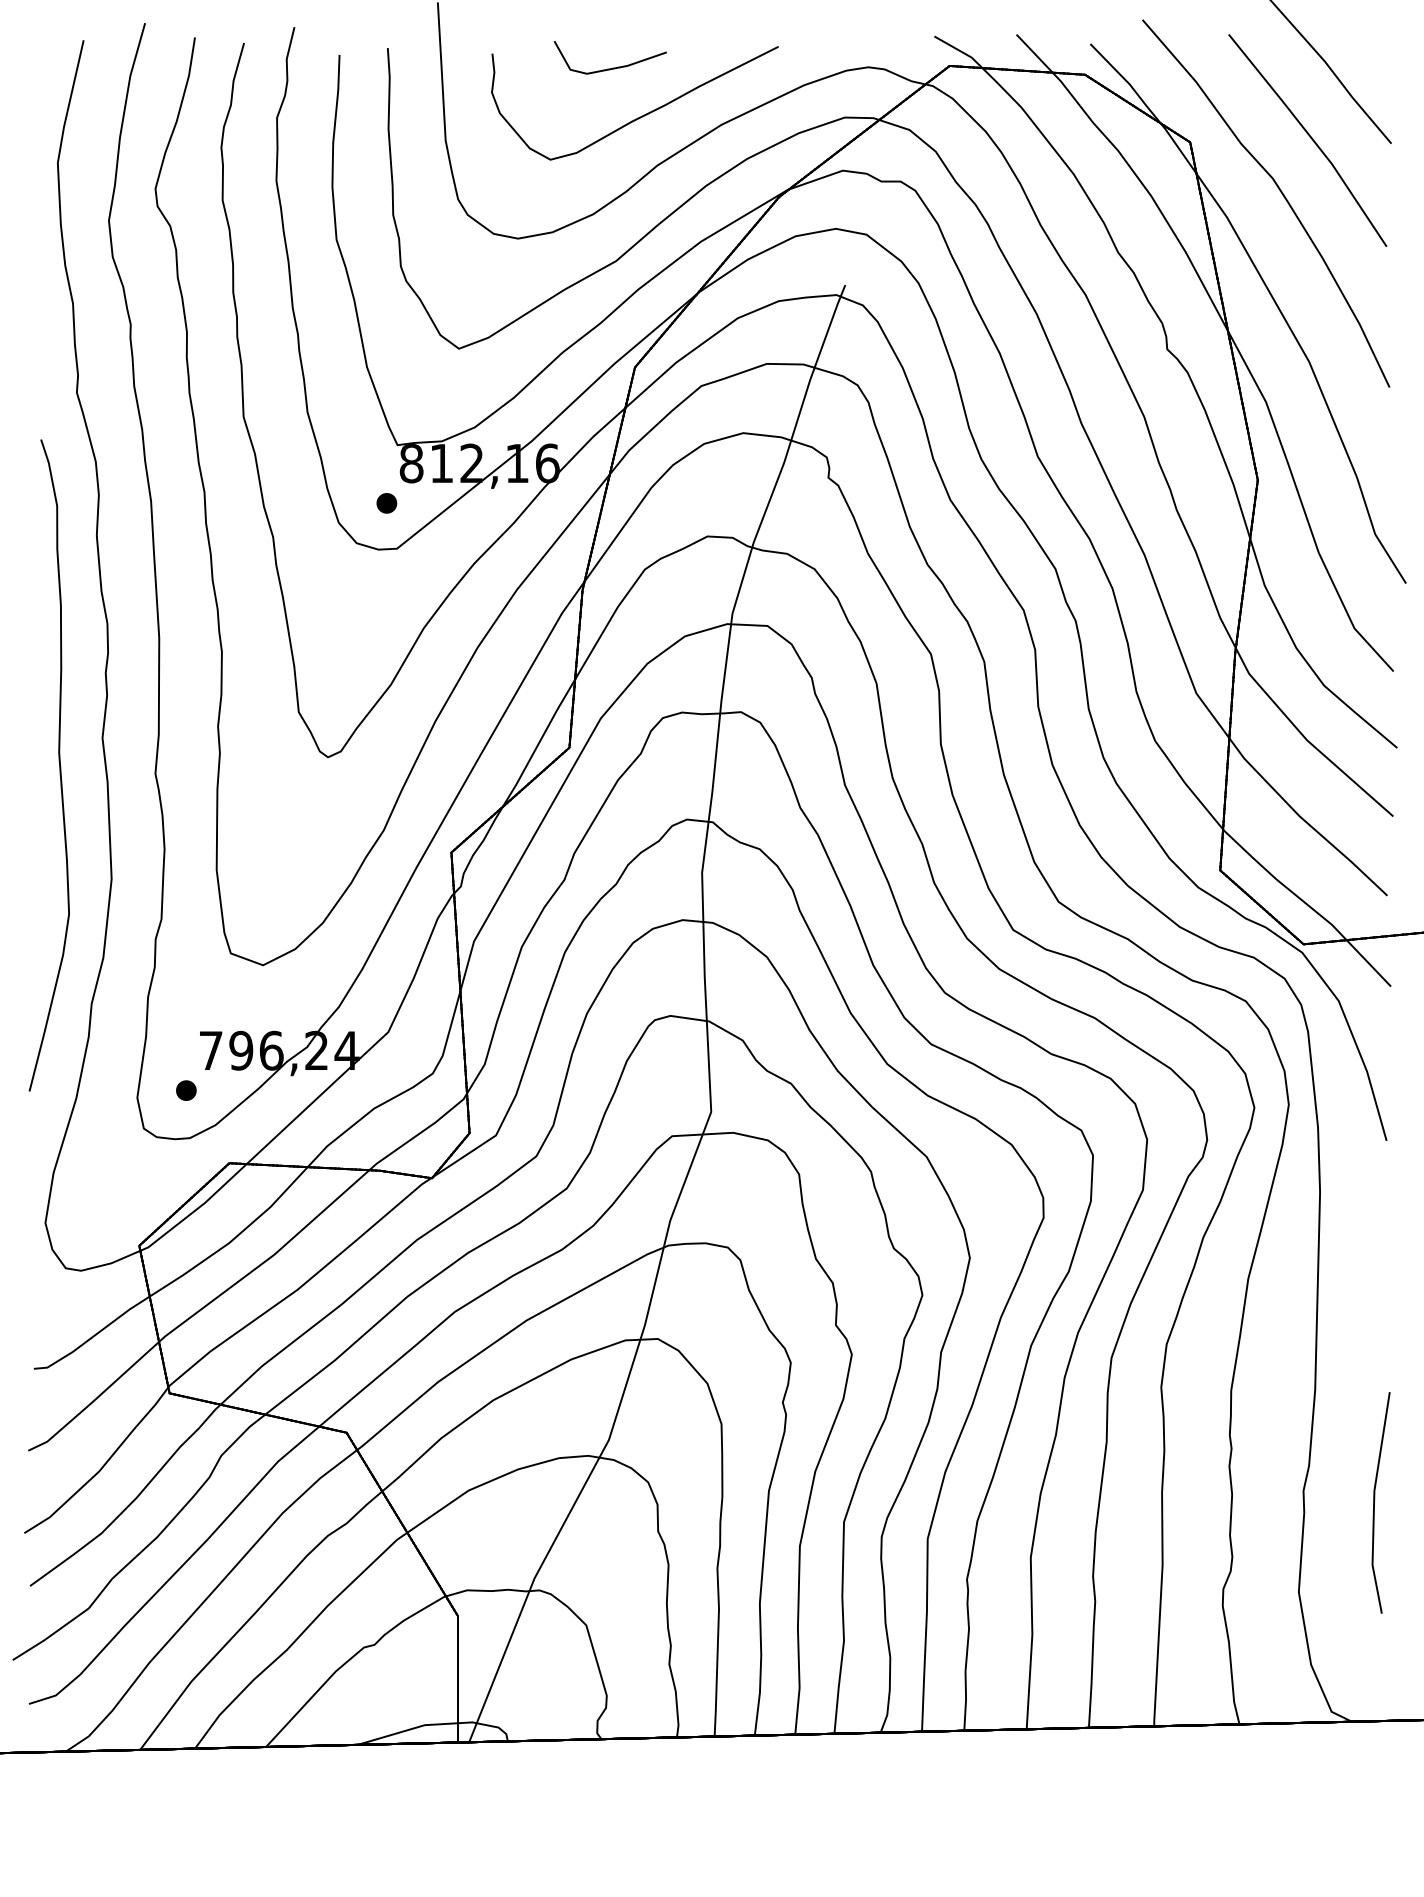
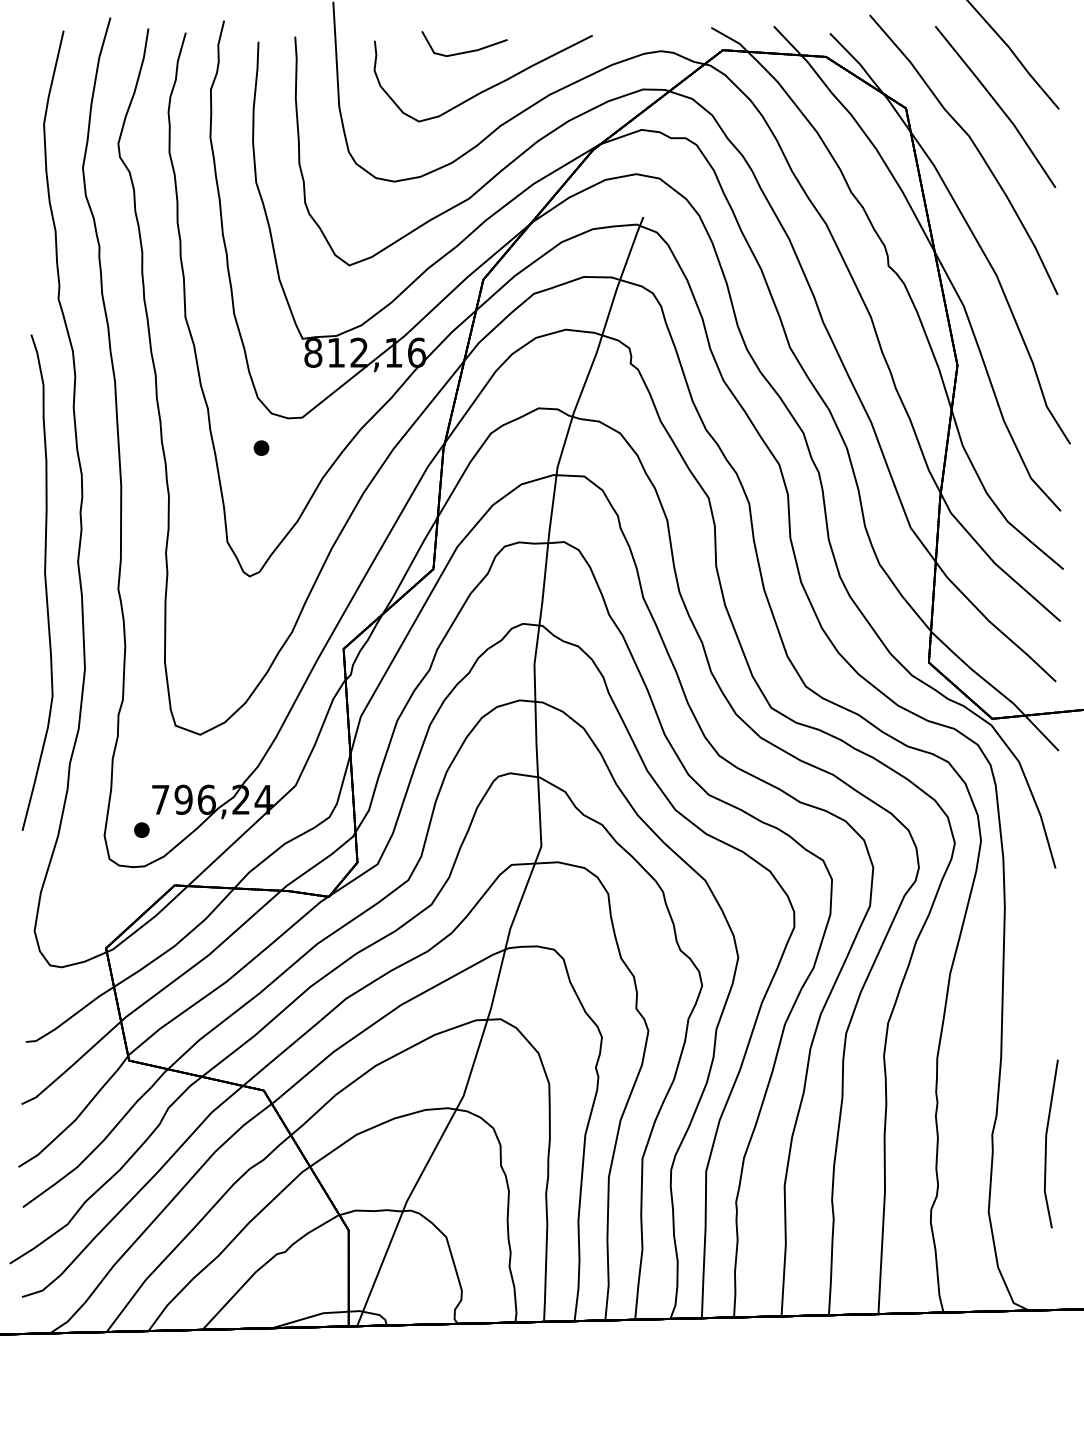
part: (386, 502) -> (261, 447), moved

